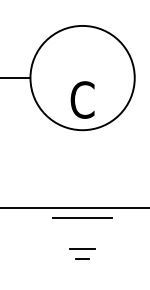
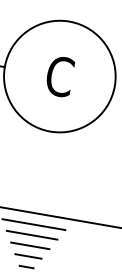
text: (82, 99) -> (59, 75), moved
line: (82, 228) -> (32, 235), added
line: (82, 238) -> (30, 245), added

